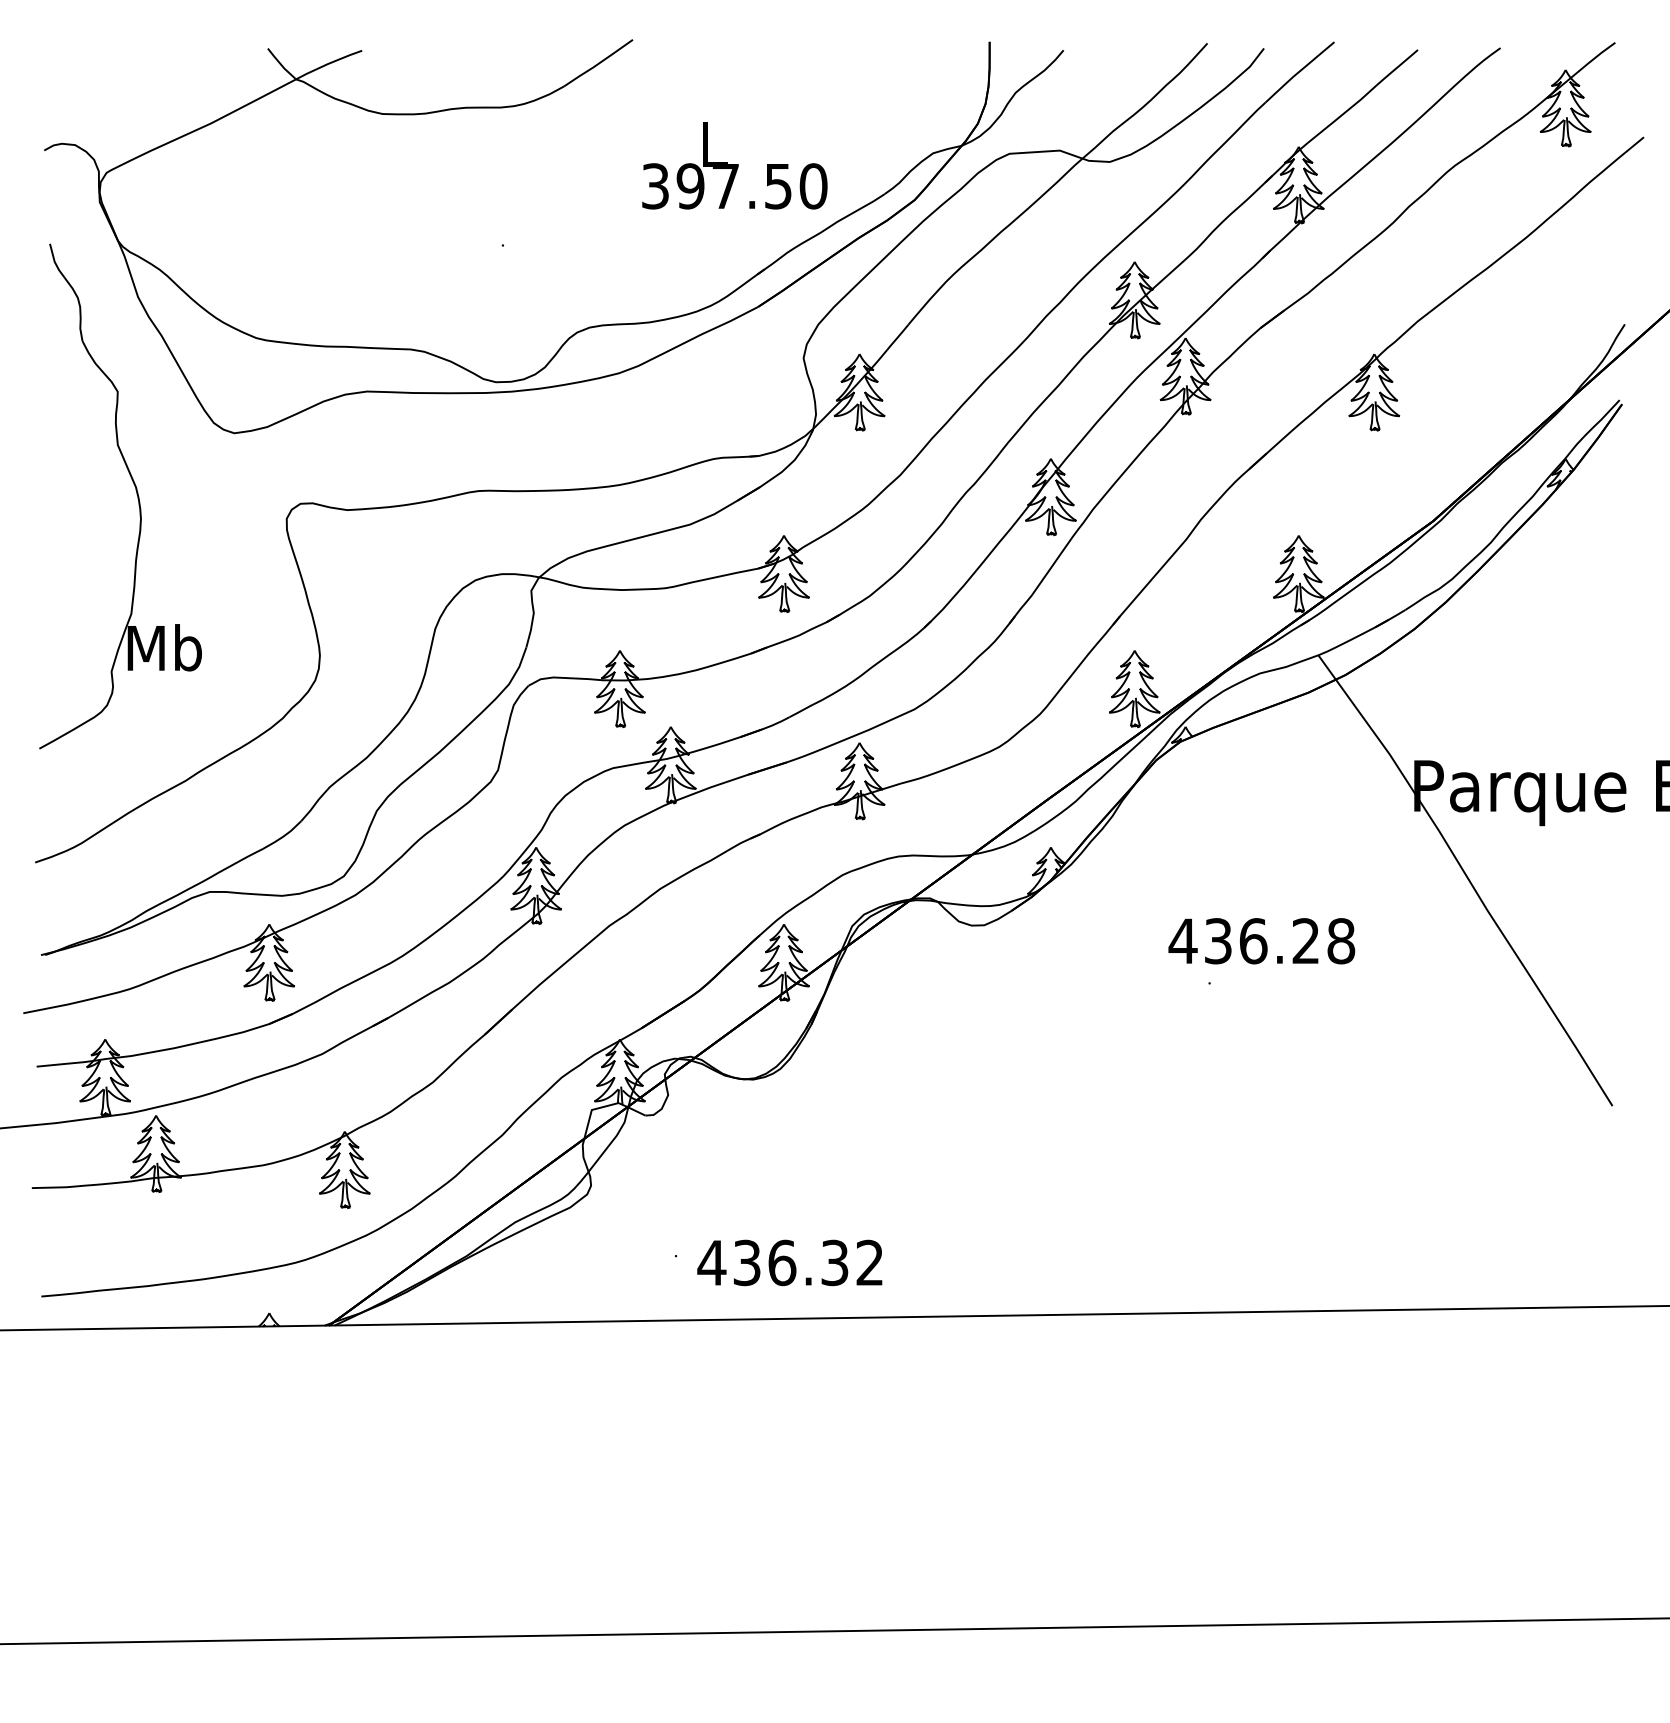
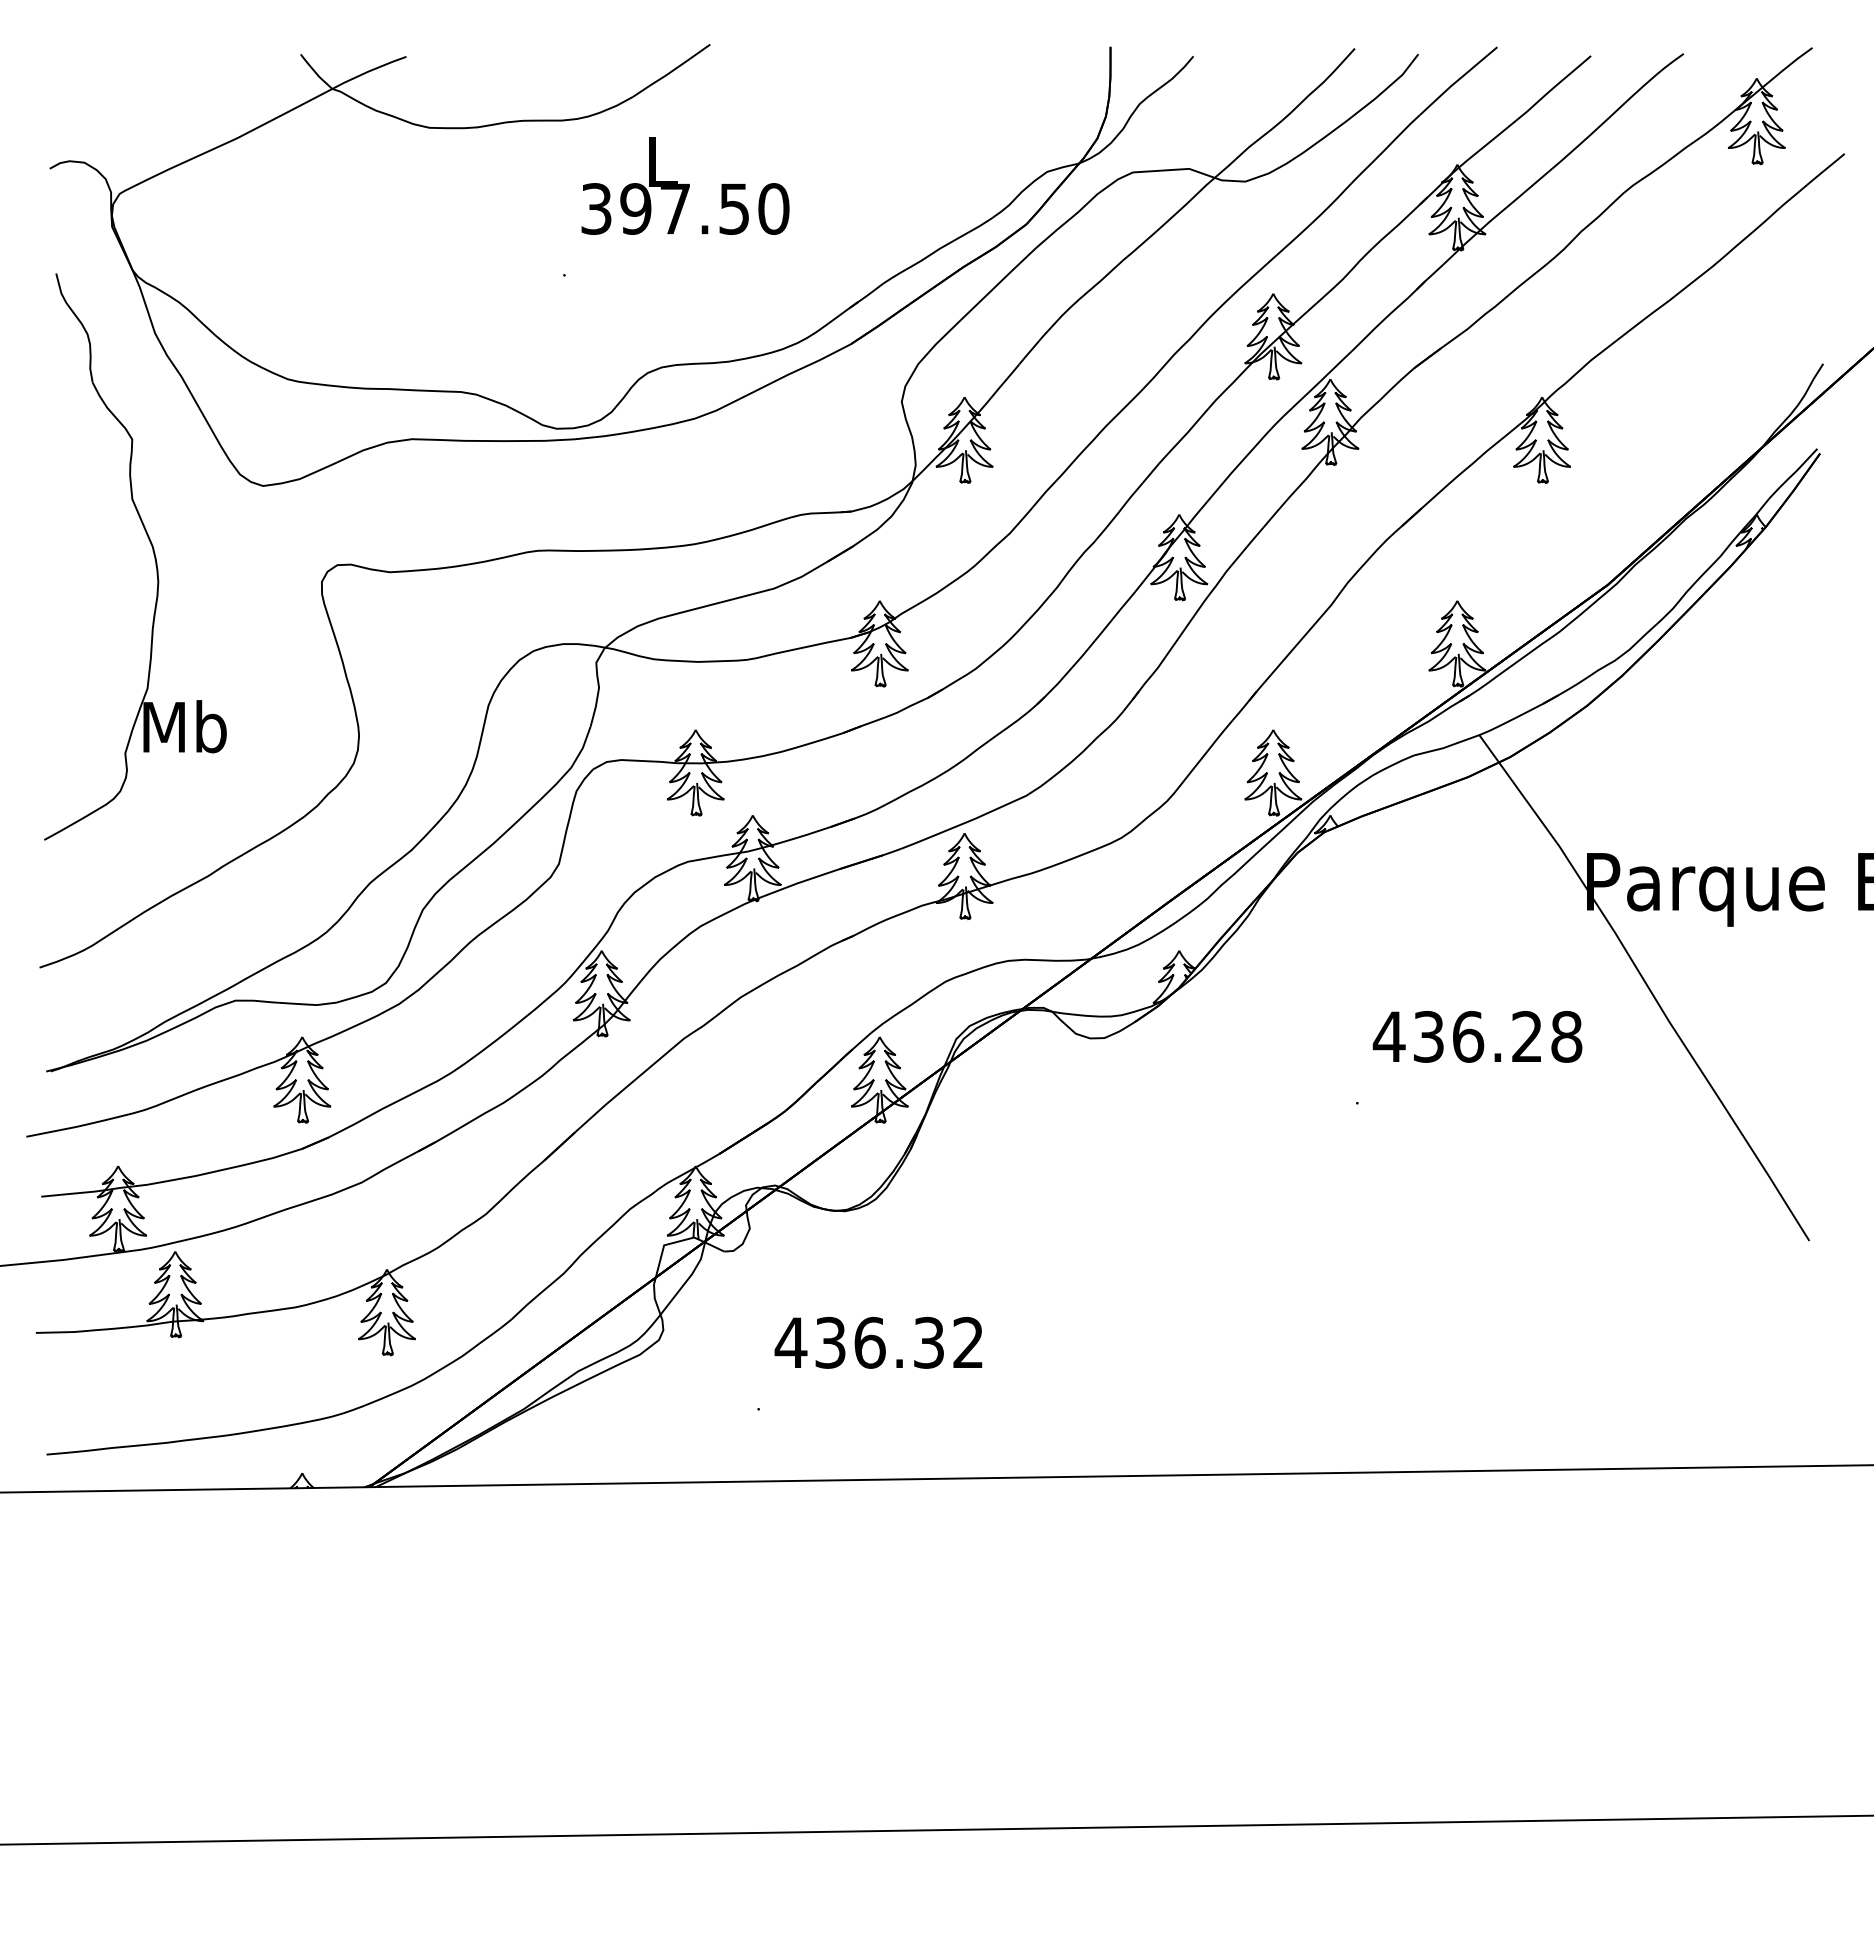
text: (734, 165) -> (685, 185), moved
text: (1261, 941) -> (1477, 1037), moved
text: (789, 1262) -> (878, 1342), moved

